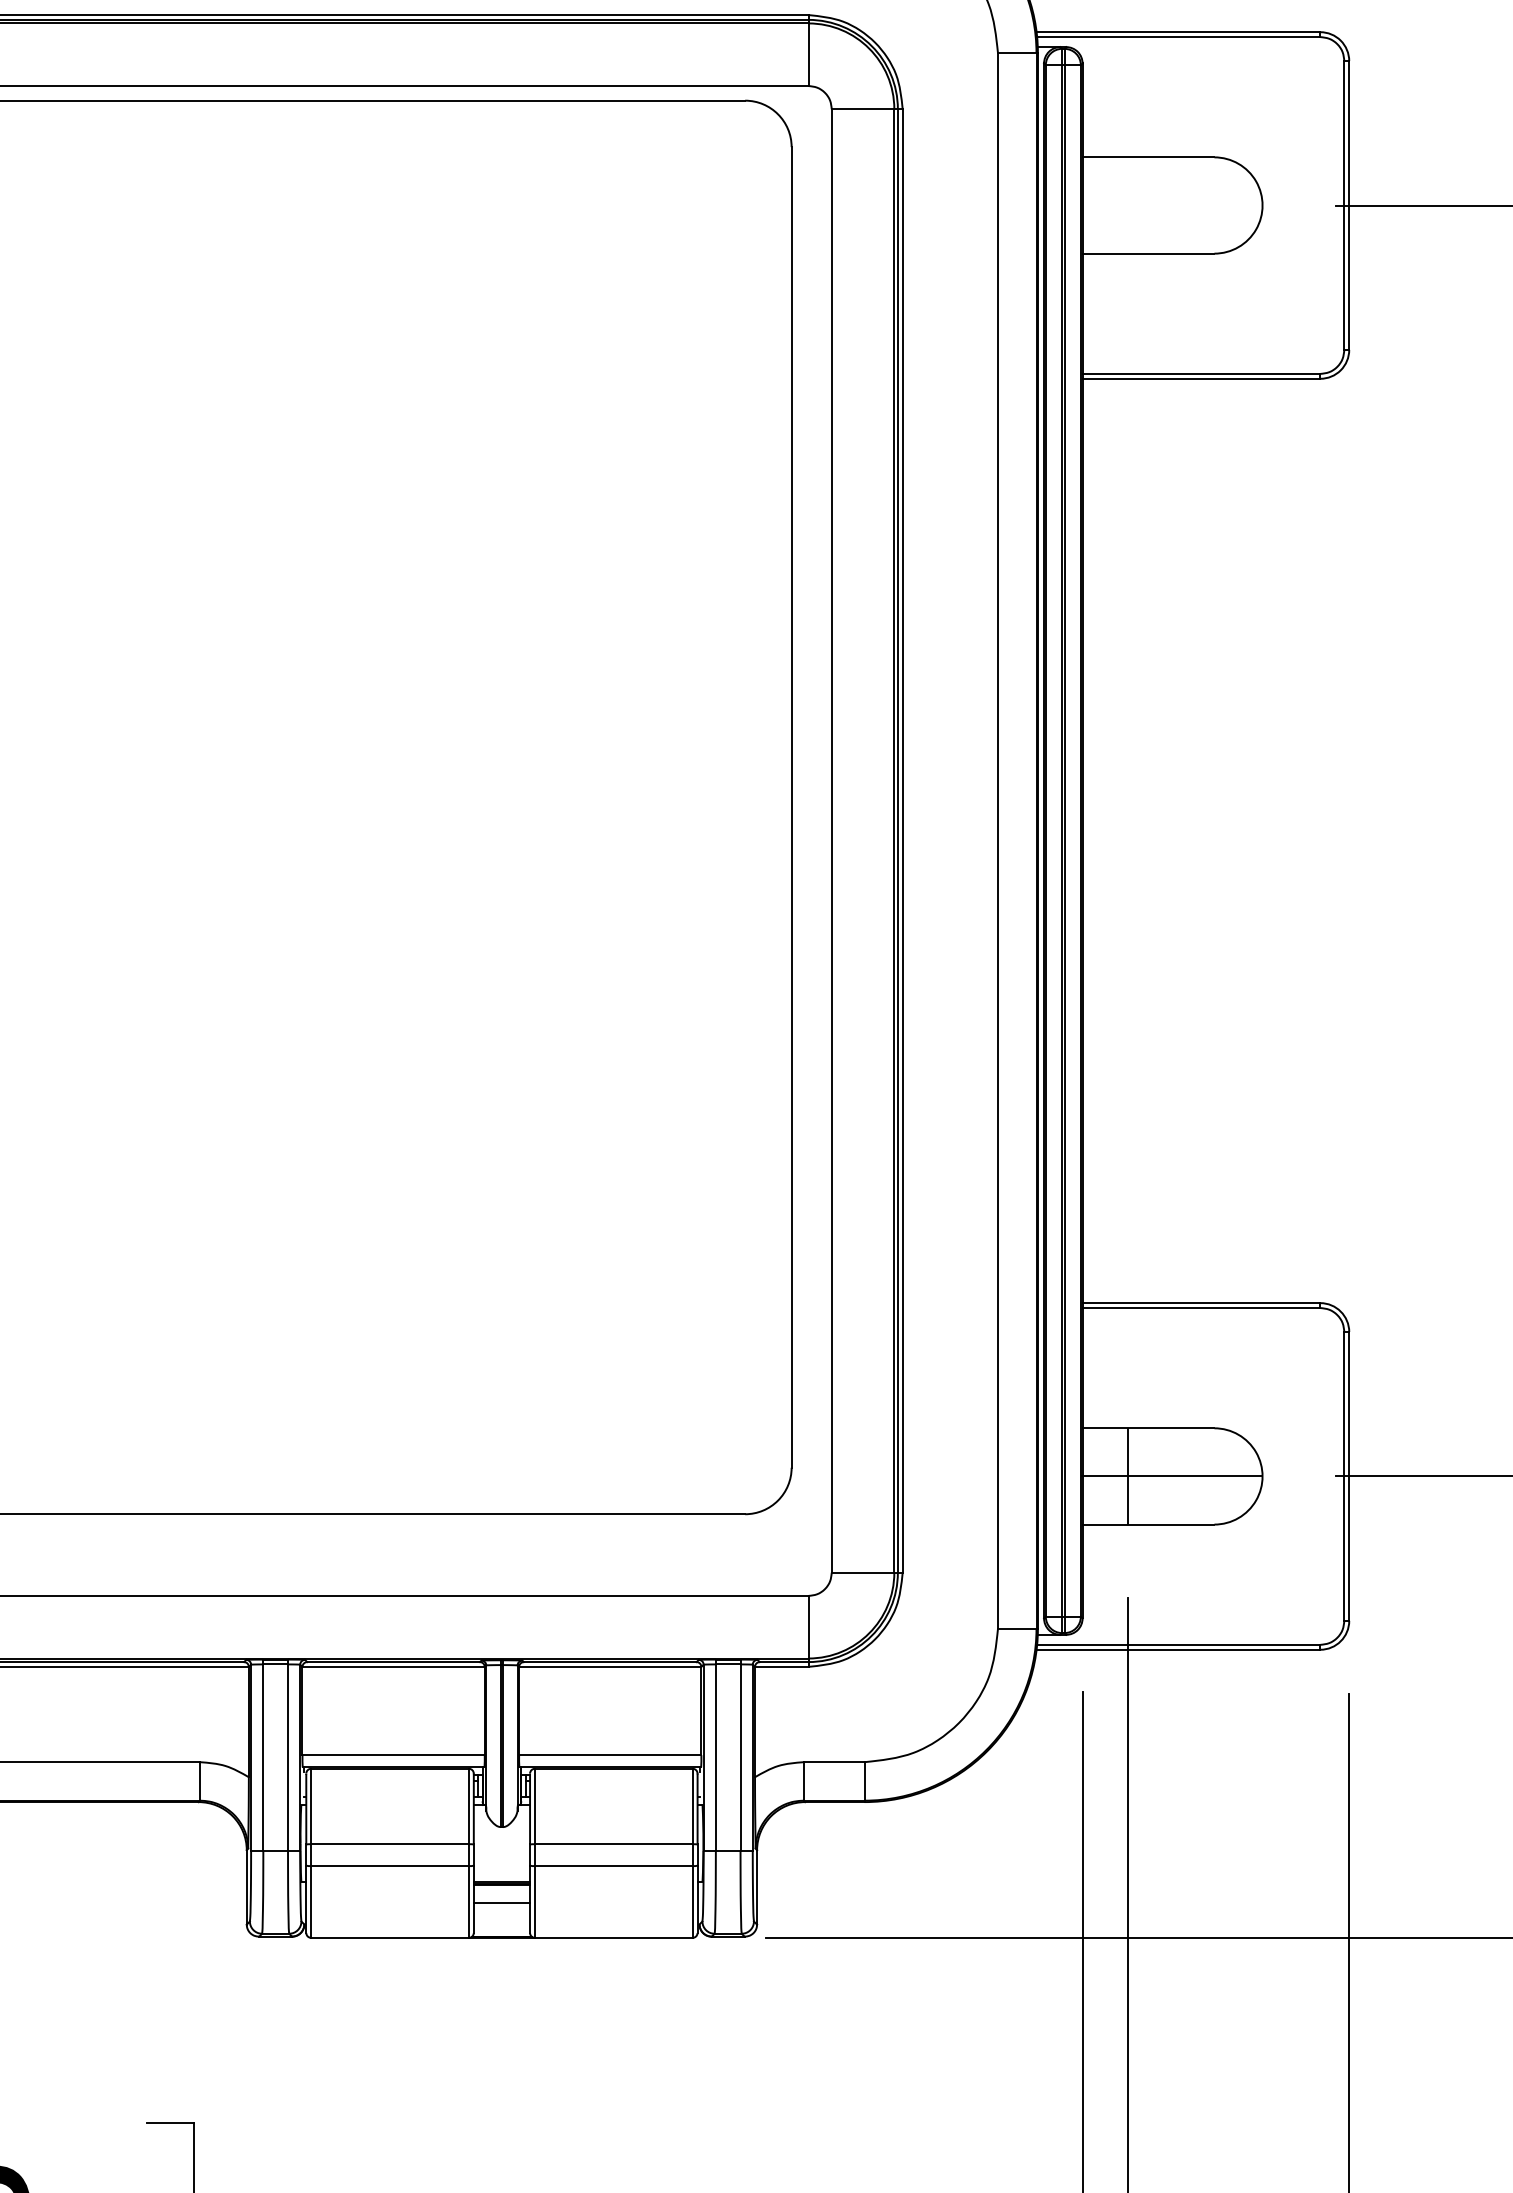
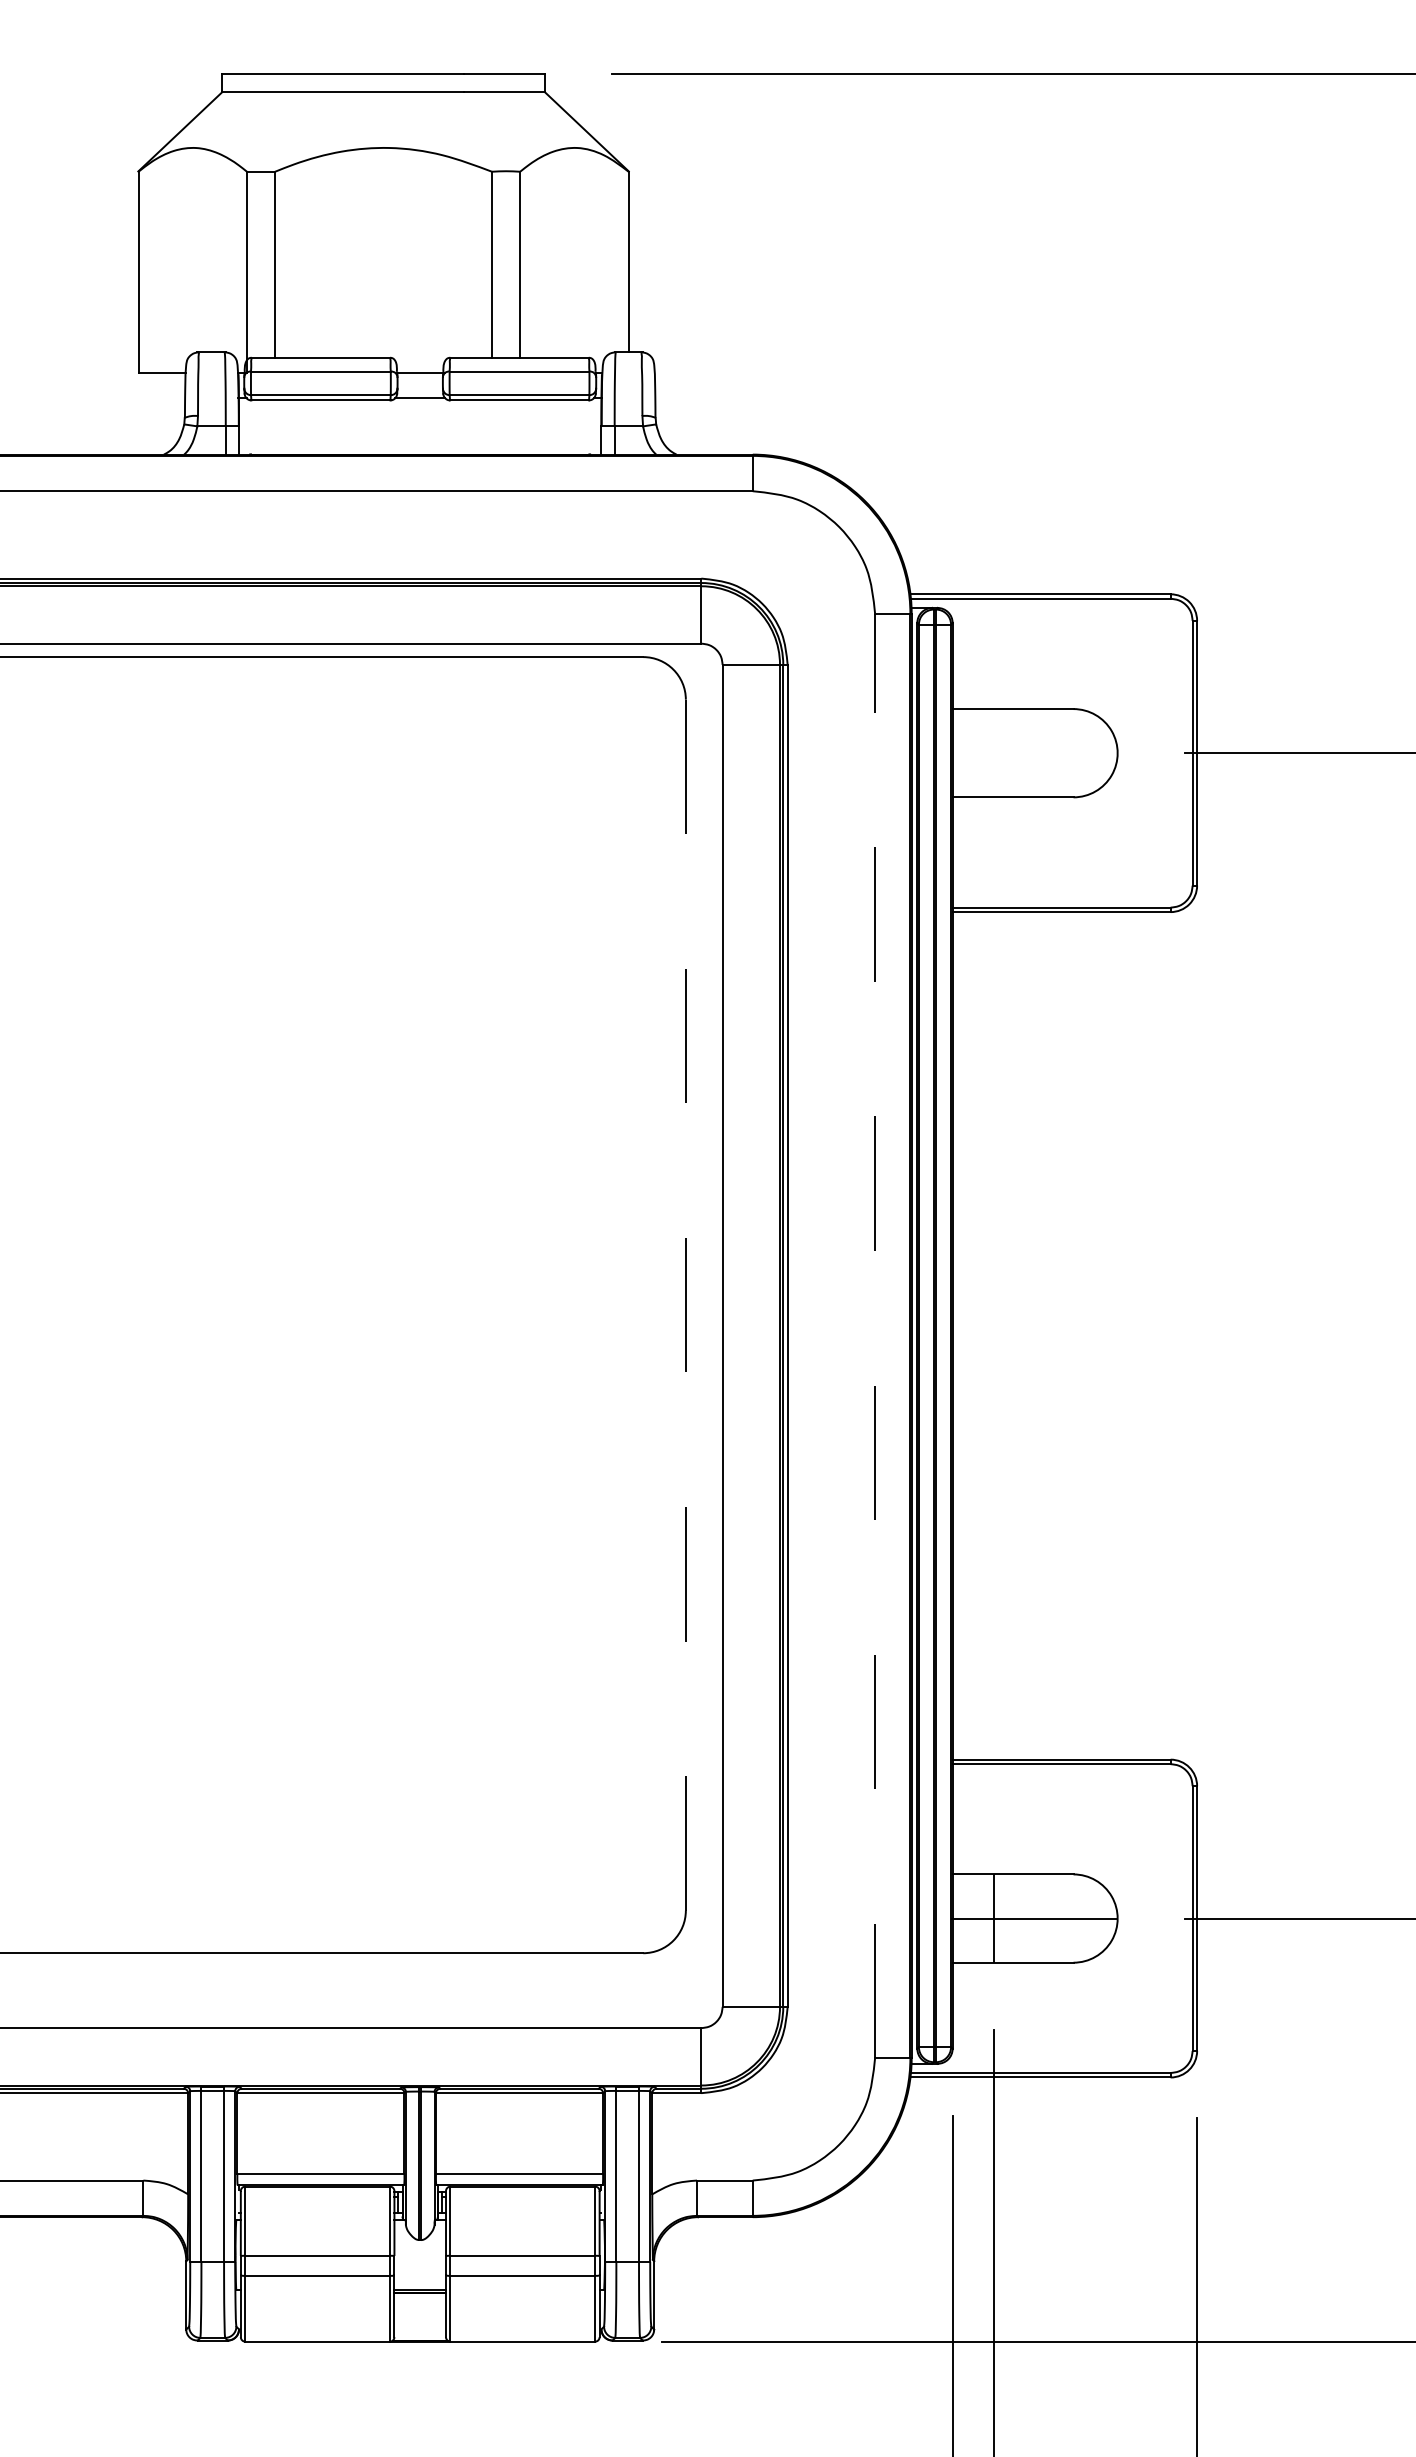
line: (791, 806) -> (685, 1304), solid -> dashed
line: (998, 840) -> (875, 1335), solid -> dashed
line: (502, 1902) -> (420, 2309), removed

